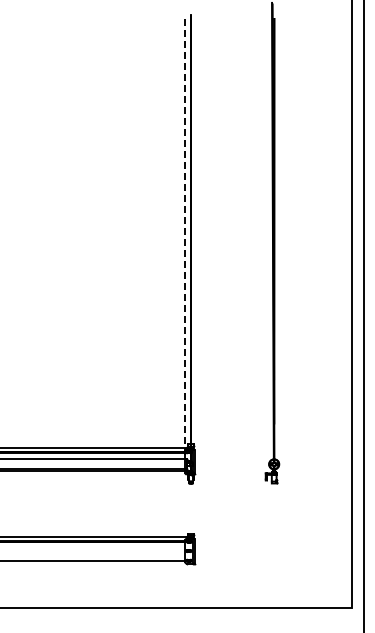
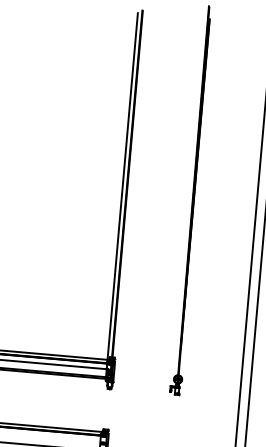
line: (185, 239) -> (122, 191), dashed -> solid

